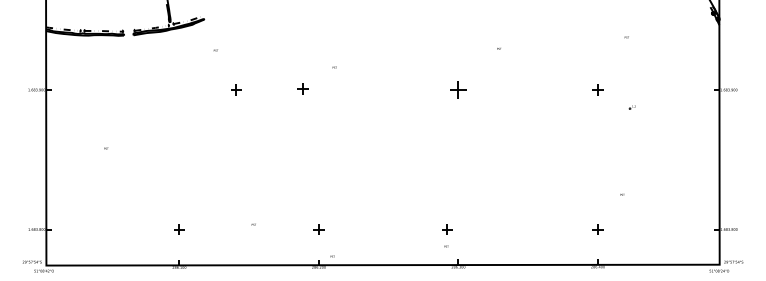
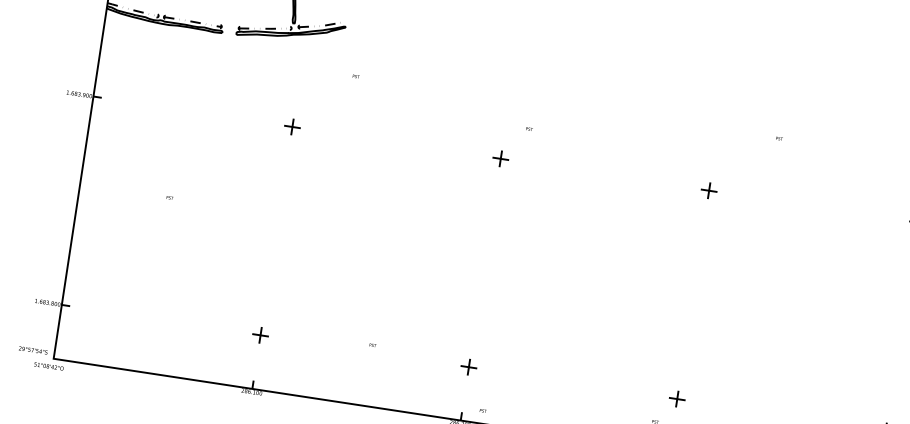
part: (302, 88) -> (500, 158), moved
part: (236, 89) -> (292, 126), moved
part: (458, 89) -> (709, 190), size x0.62
part: (447, 229) -> (677, 399), moved

